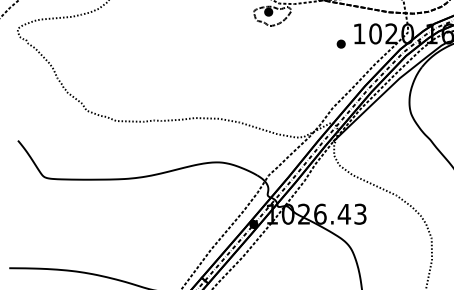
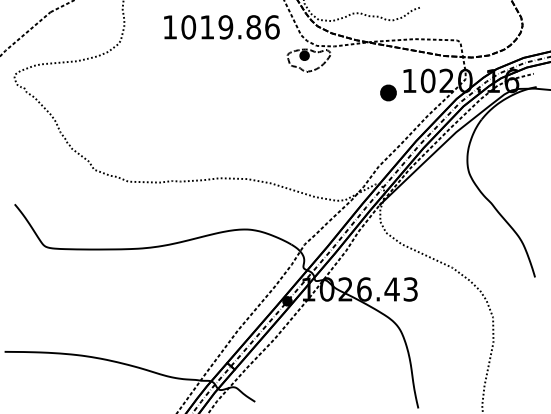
part: (341, 43) -> (388, 92), size x1.6

